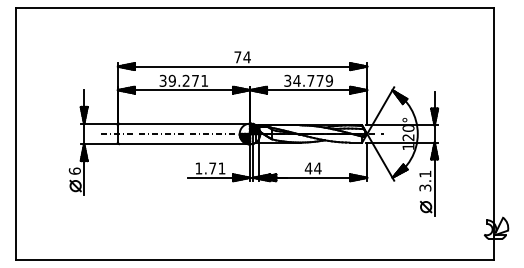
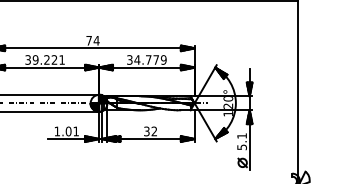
text: (195, 80) -> (54, 59), 39.271 -> 39.221
text: (212, 168) -> (68, 131), 1.71 -> 1.01
text: (312, 168) -> (150, 131), 44 -> 32
text: (424, 187) -> (241, 146), 3.1 -> 5.1

